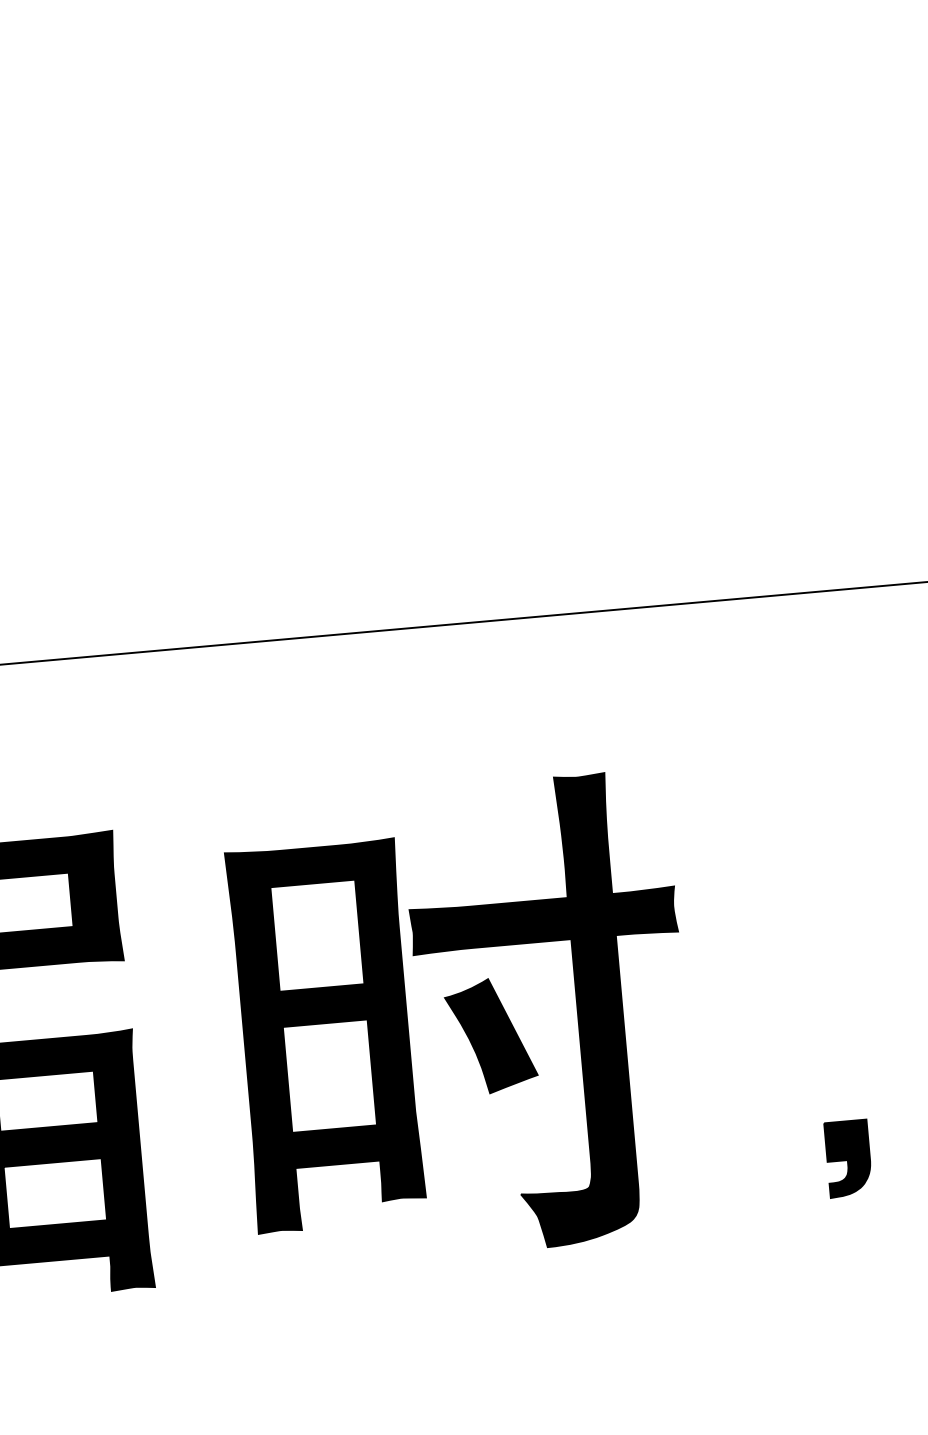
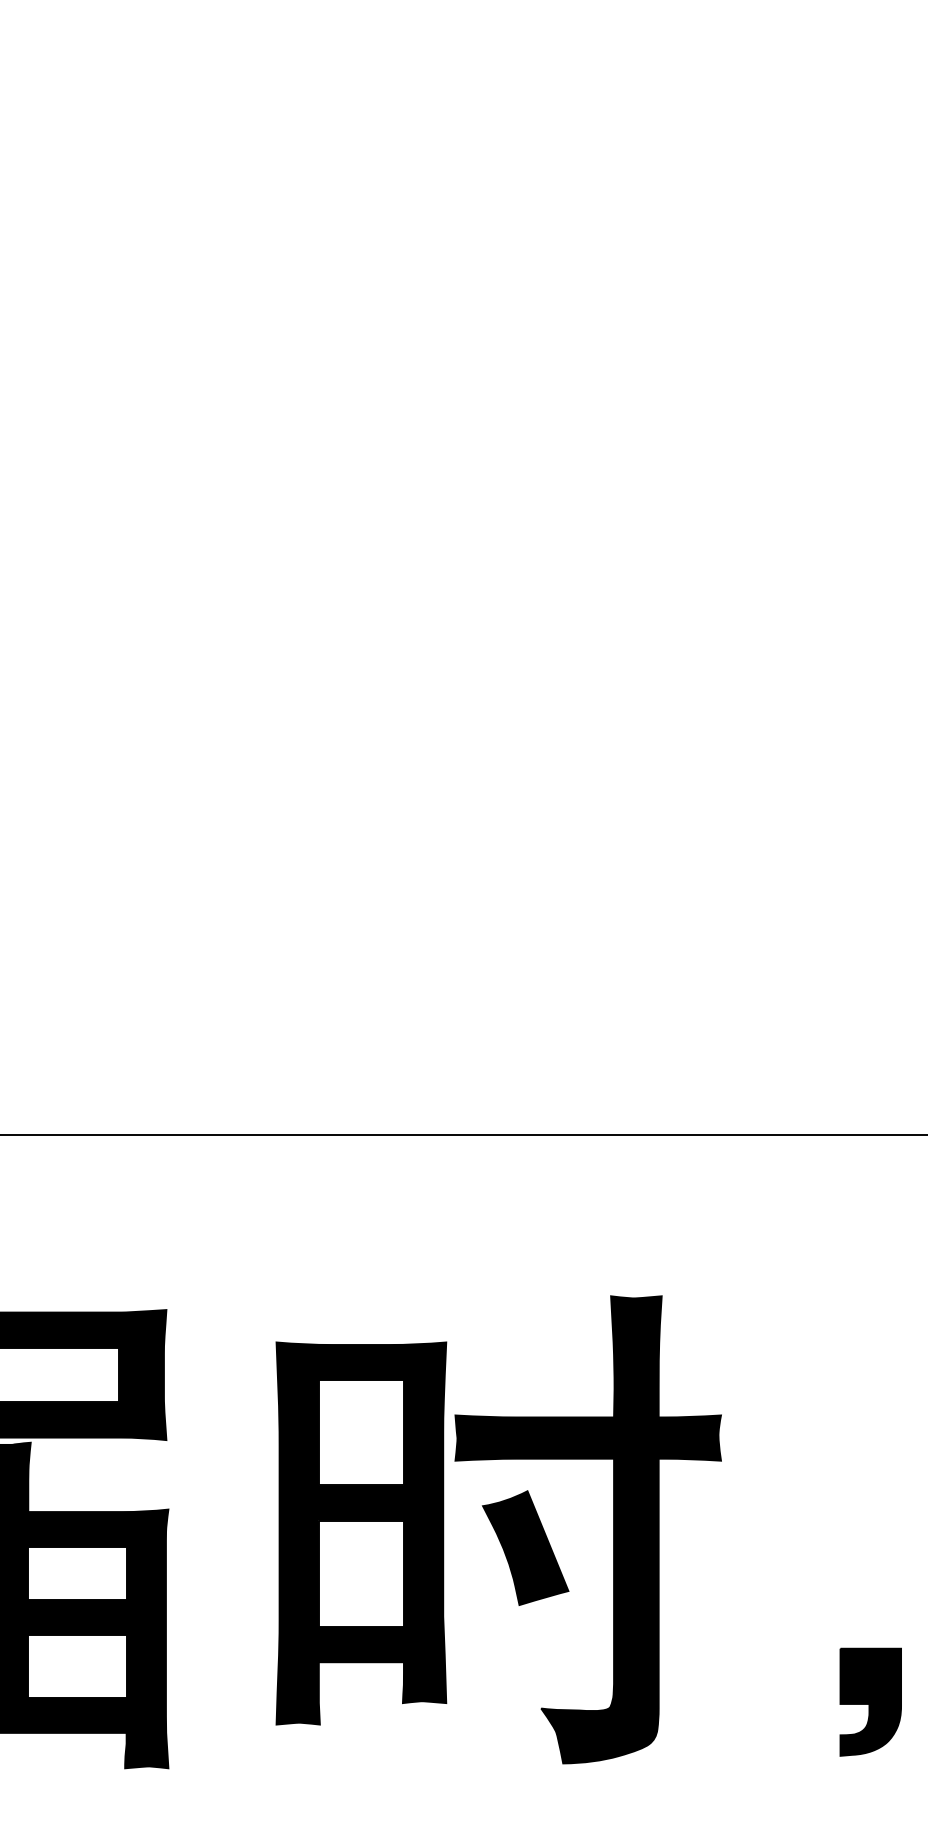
part: (848, 1158) -> (870, 1701), size x1.43

